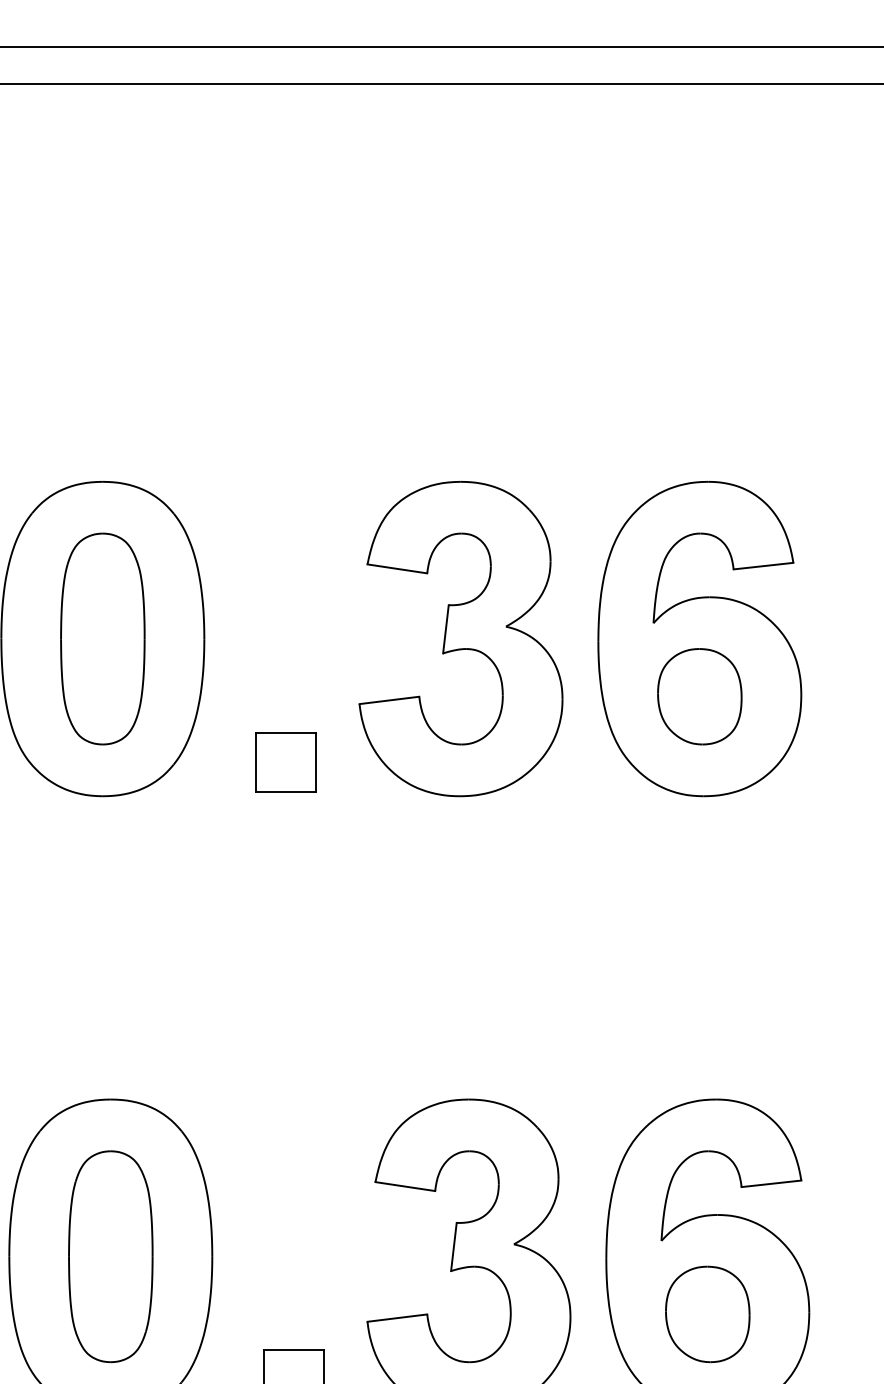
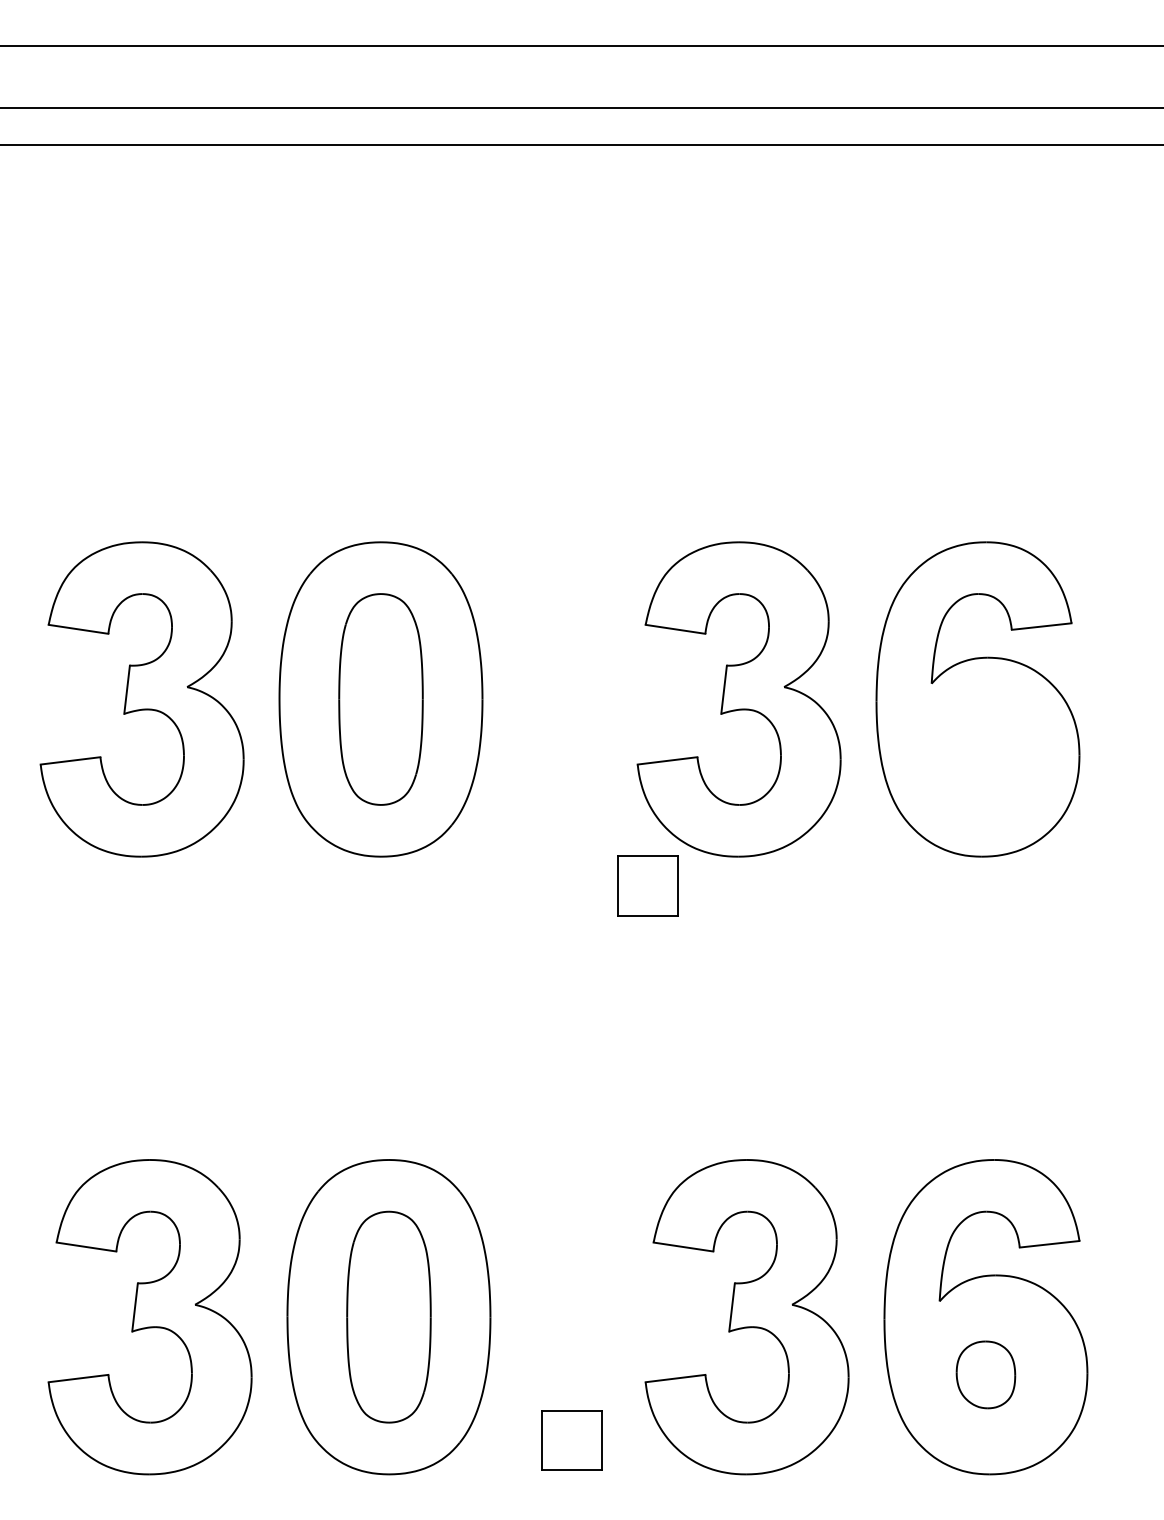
part: (699, 696) -> (977, 756), removed
part: (285, 762) -> (647, 885), moved
part: (707, 1314) -> (985, 1374), size x0.7

